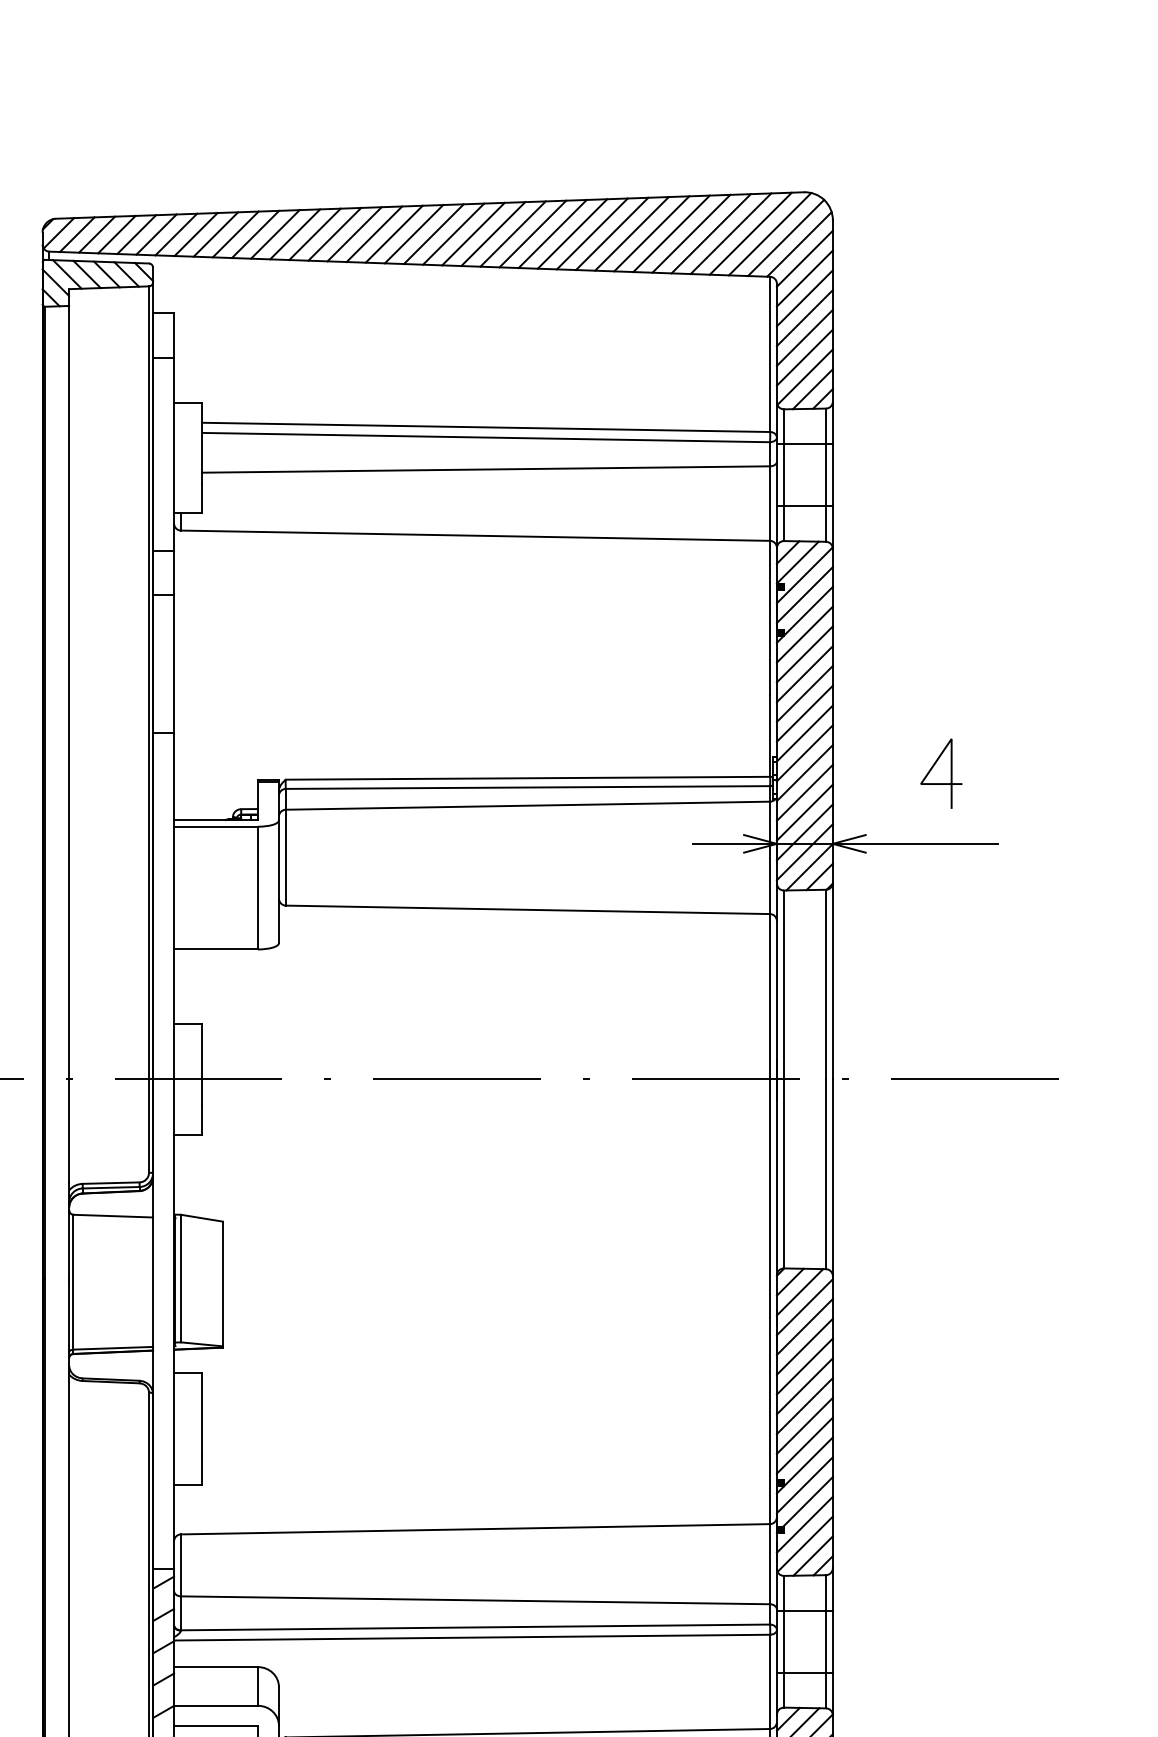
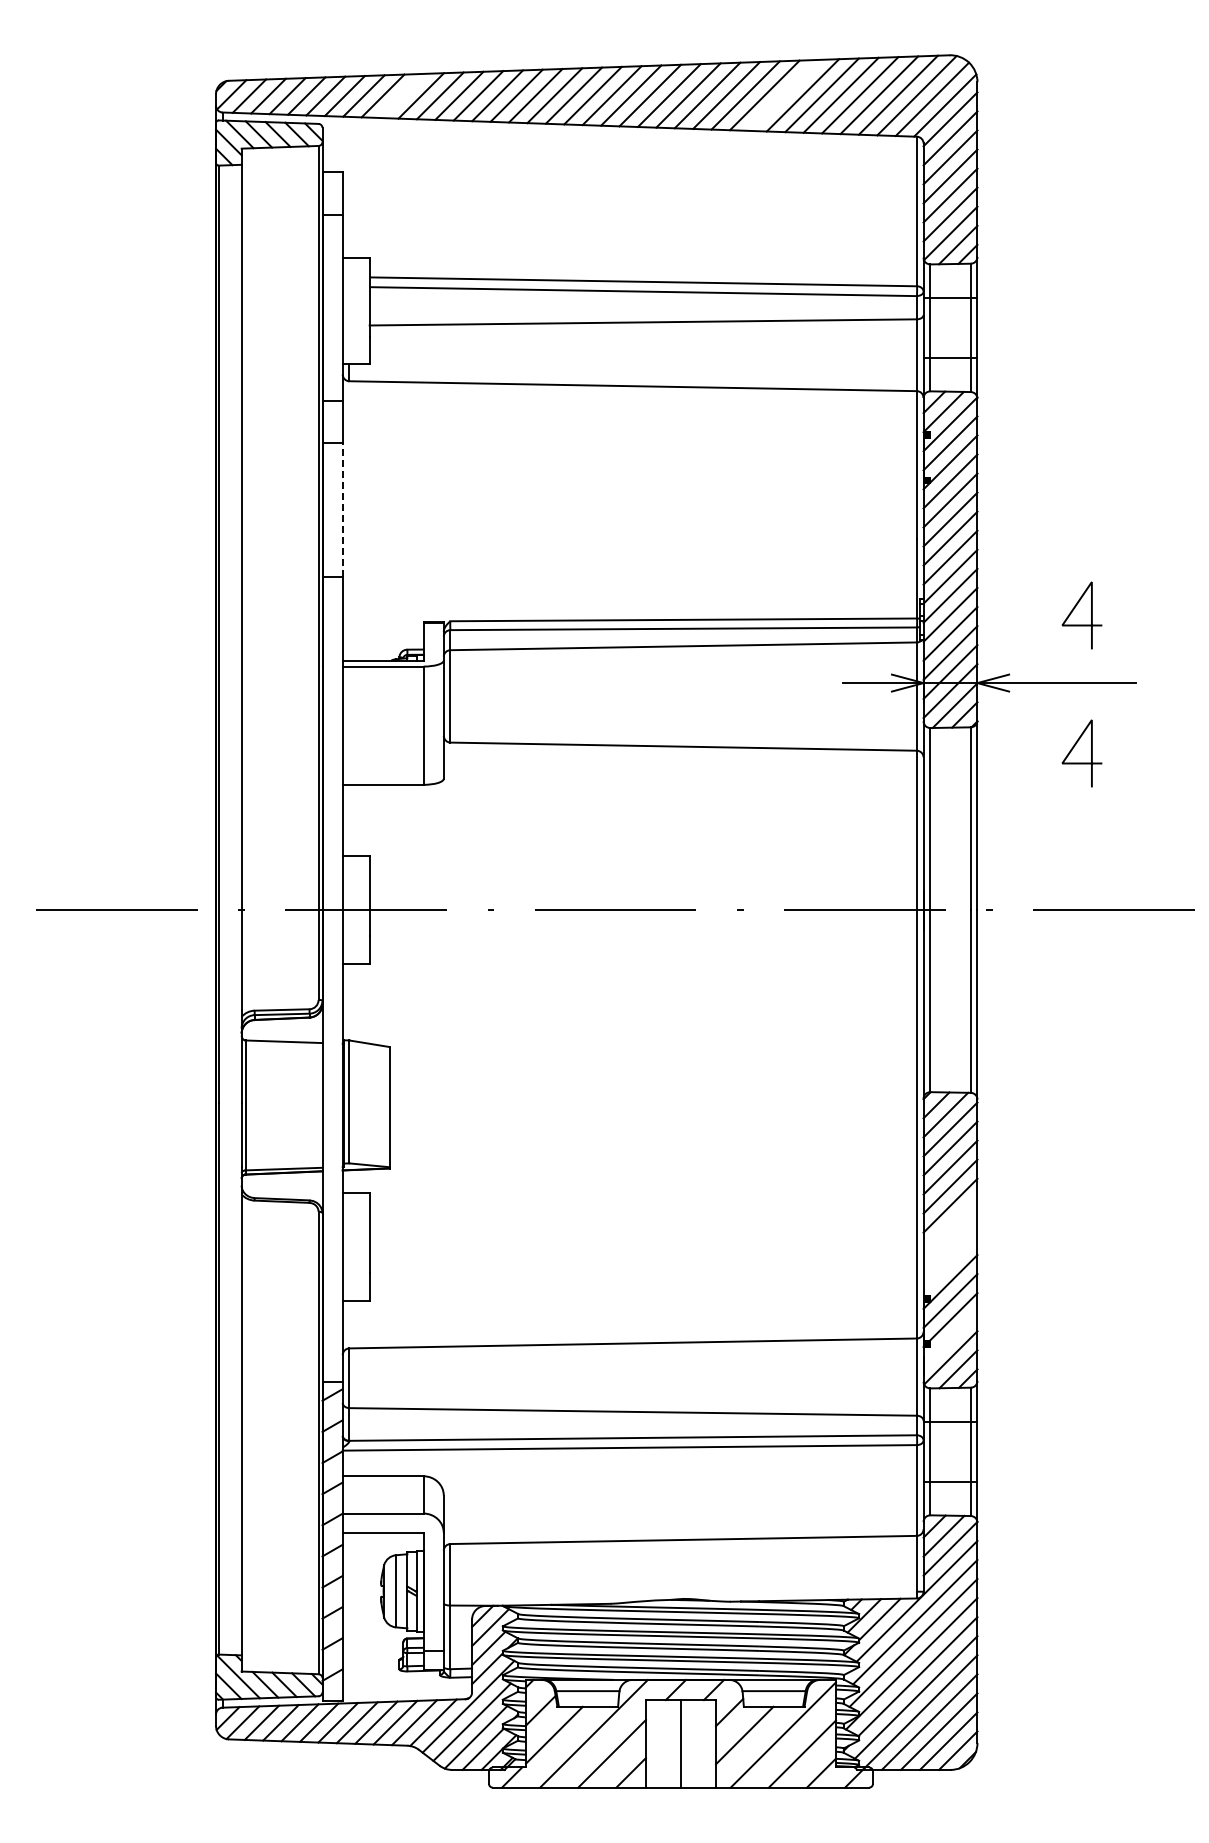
line: (631, 232) -> (783, 94), removed
line: (236, 234) -> (402, 95), removed
line: (173, 663) -> (342, 509), solid -> dashed
line: (940, 926) -> (1081, 762), added
line: (804, 1405) -> (950, 1224), removed
line: (804, 1425) -> (950, 1243), removed
line: (804, 1445) -> (950, 1262), removed
line: (804, 1525) -> (950, 1339), removed

